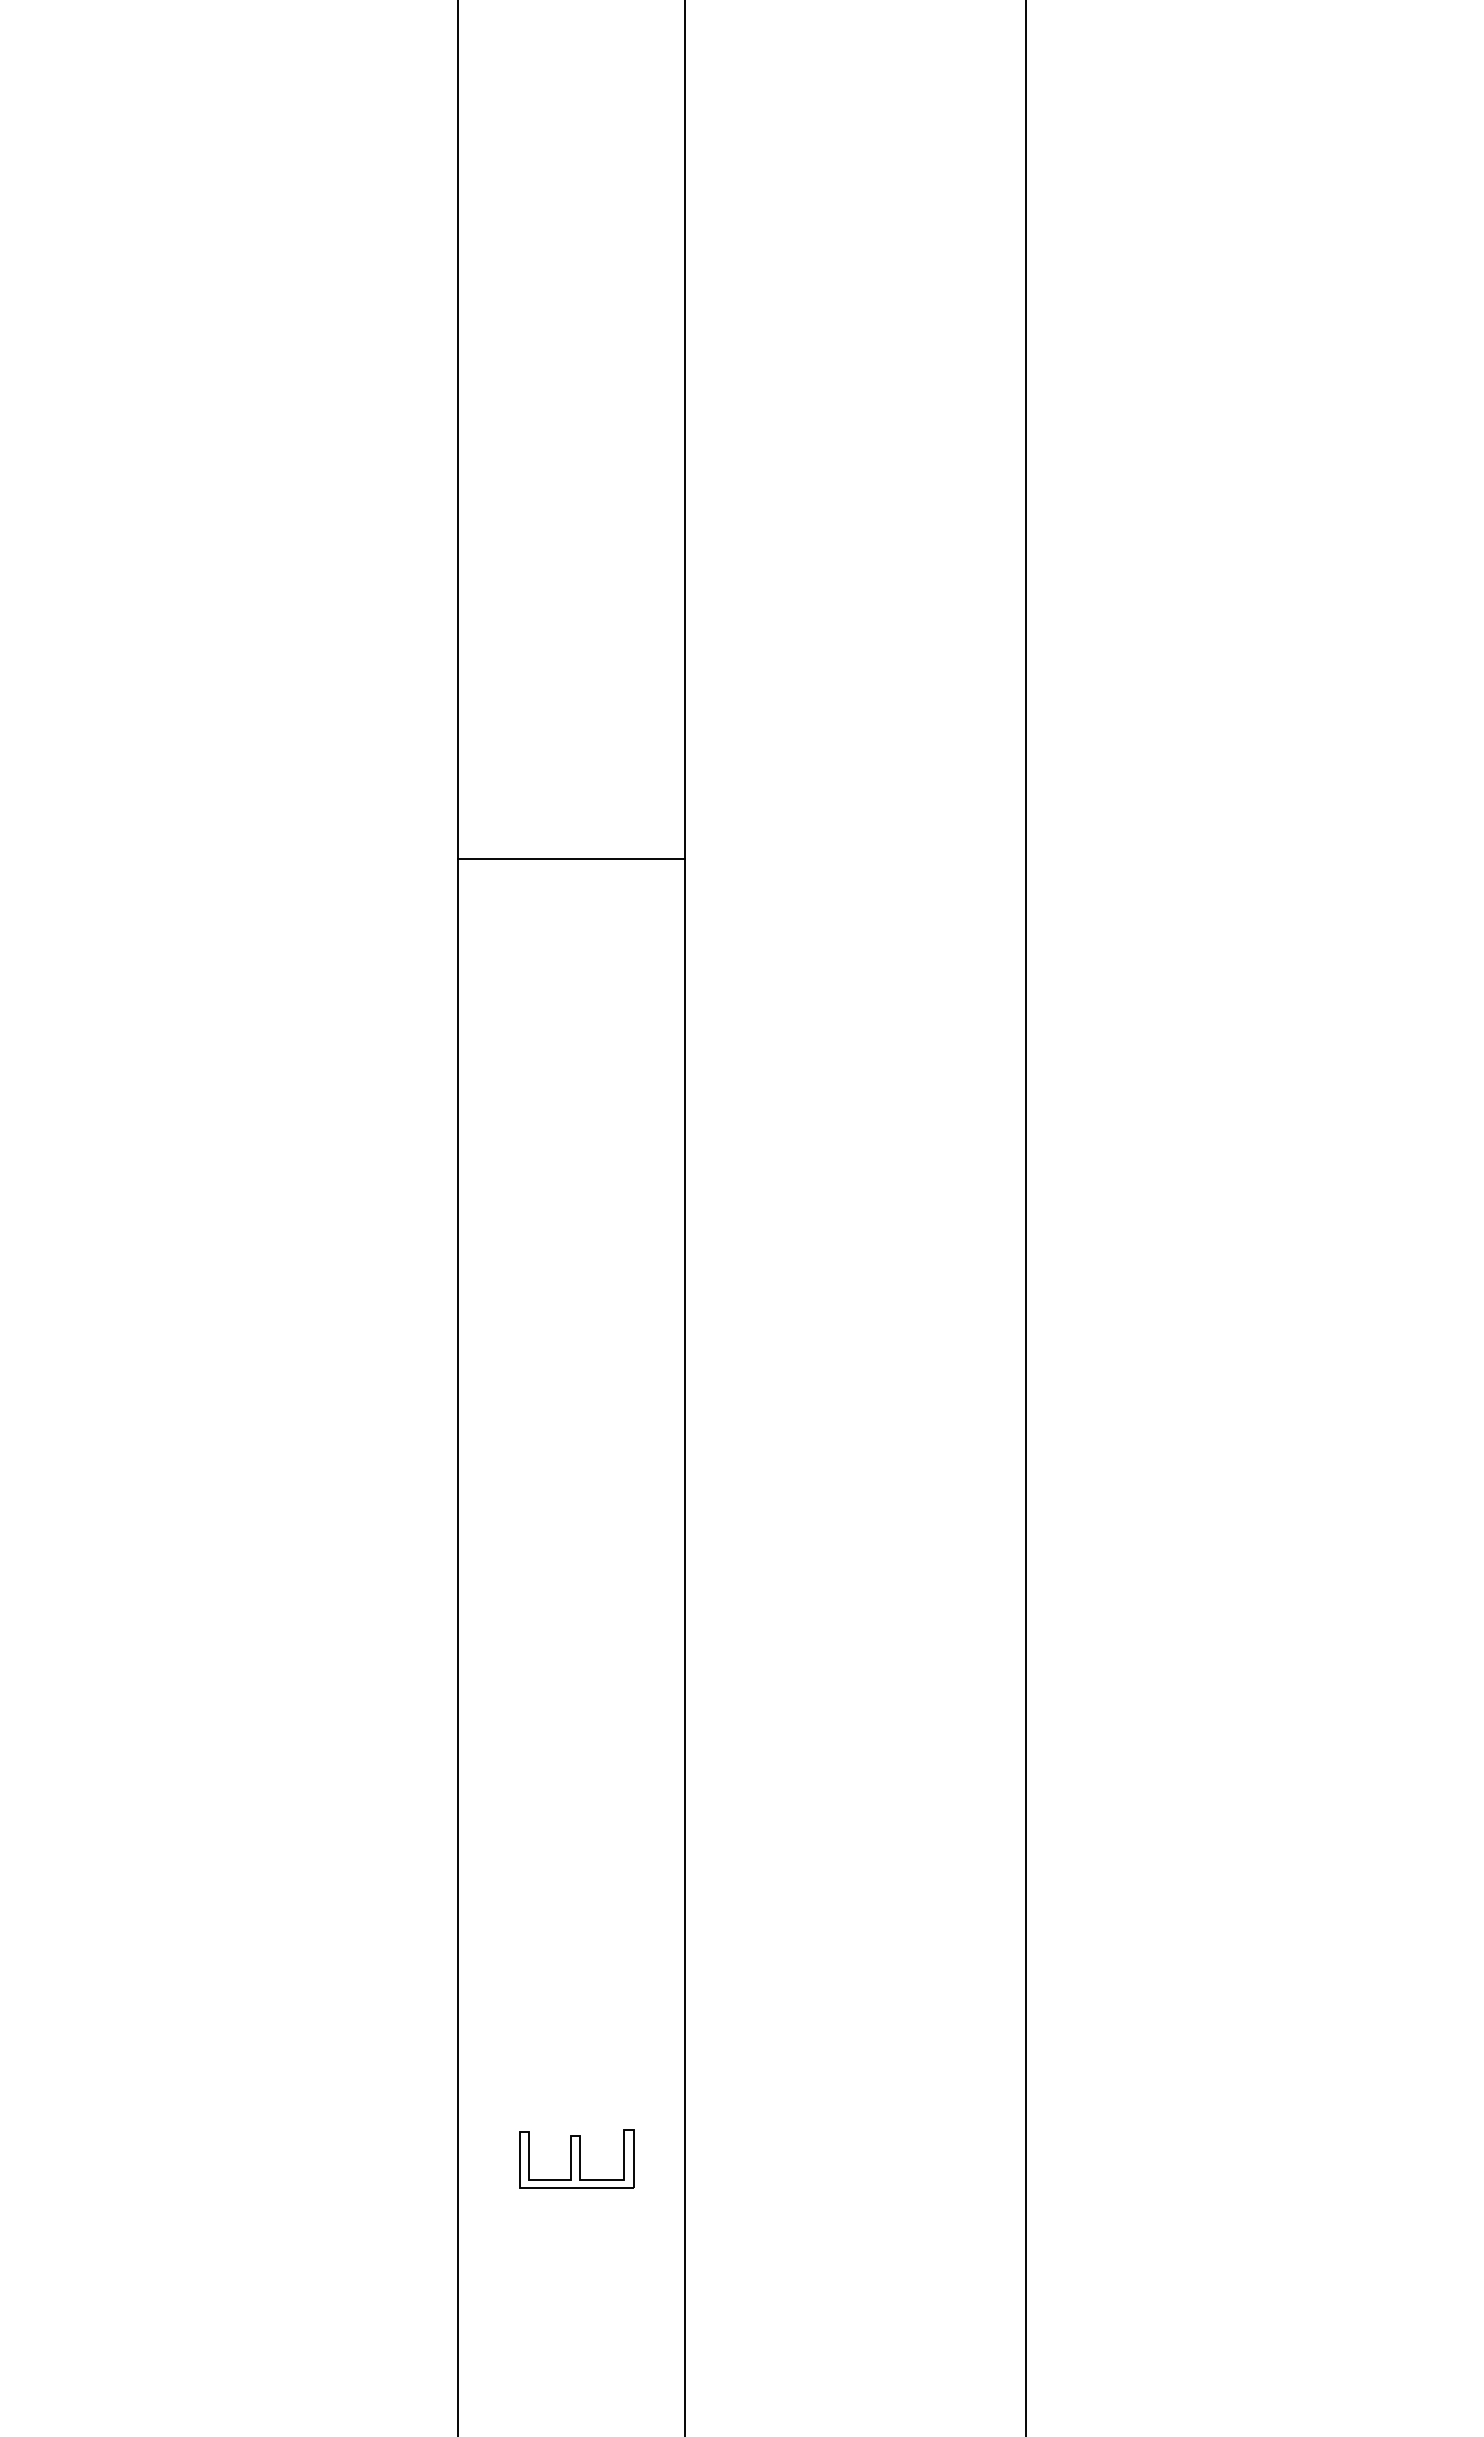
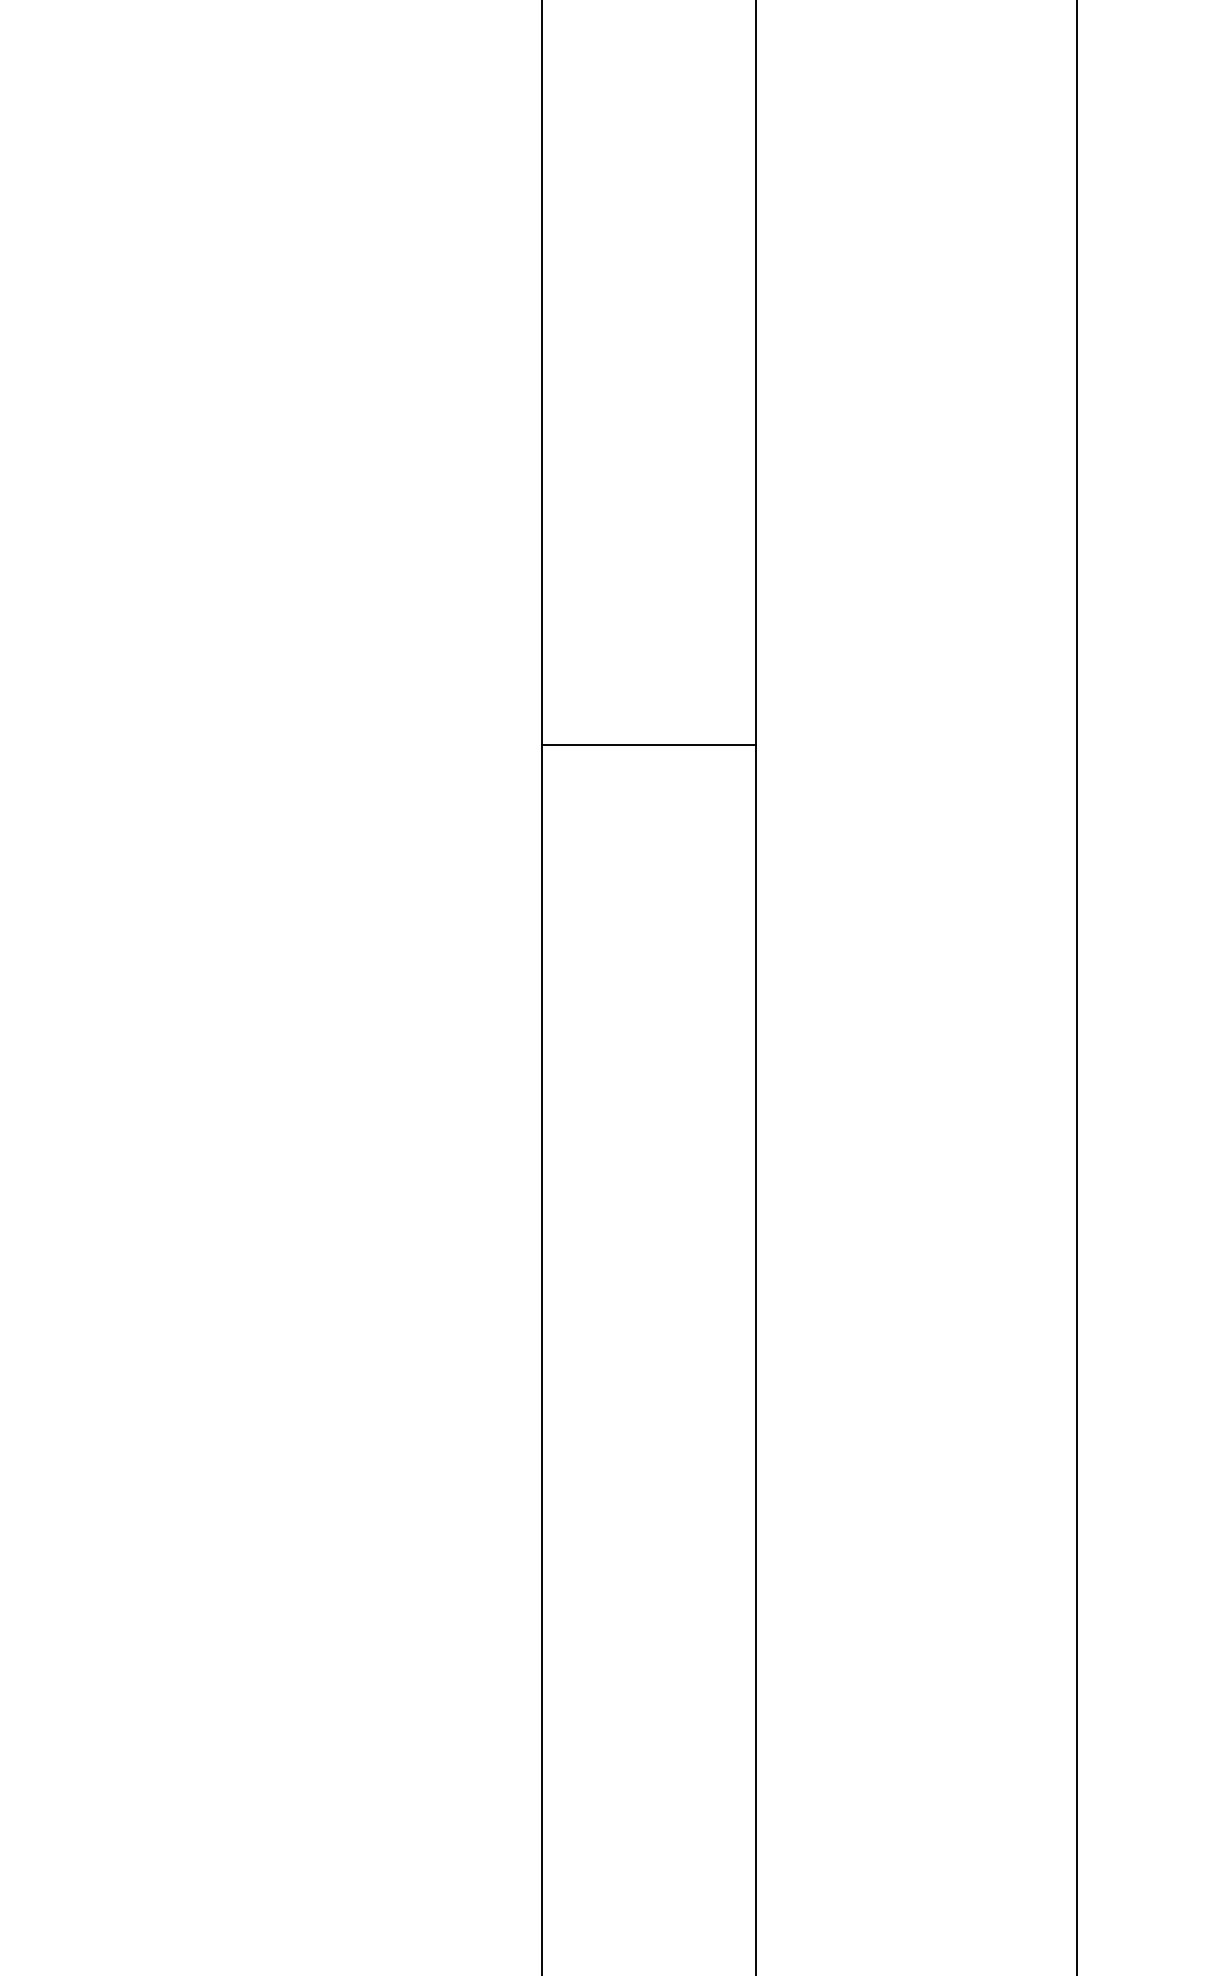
line: (571, 859) -> (649, 745), moved

